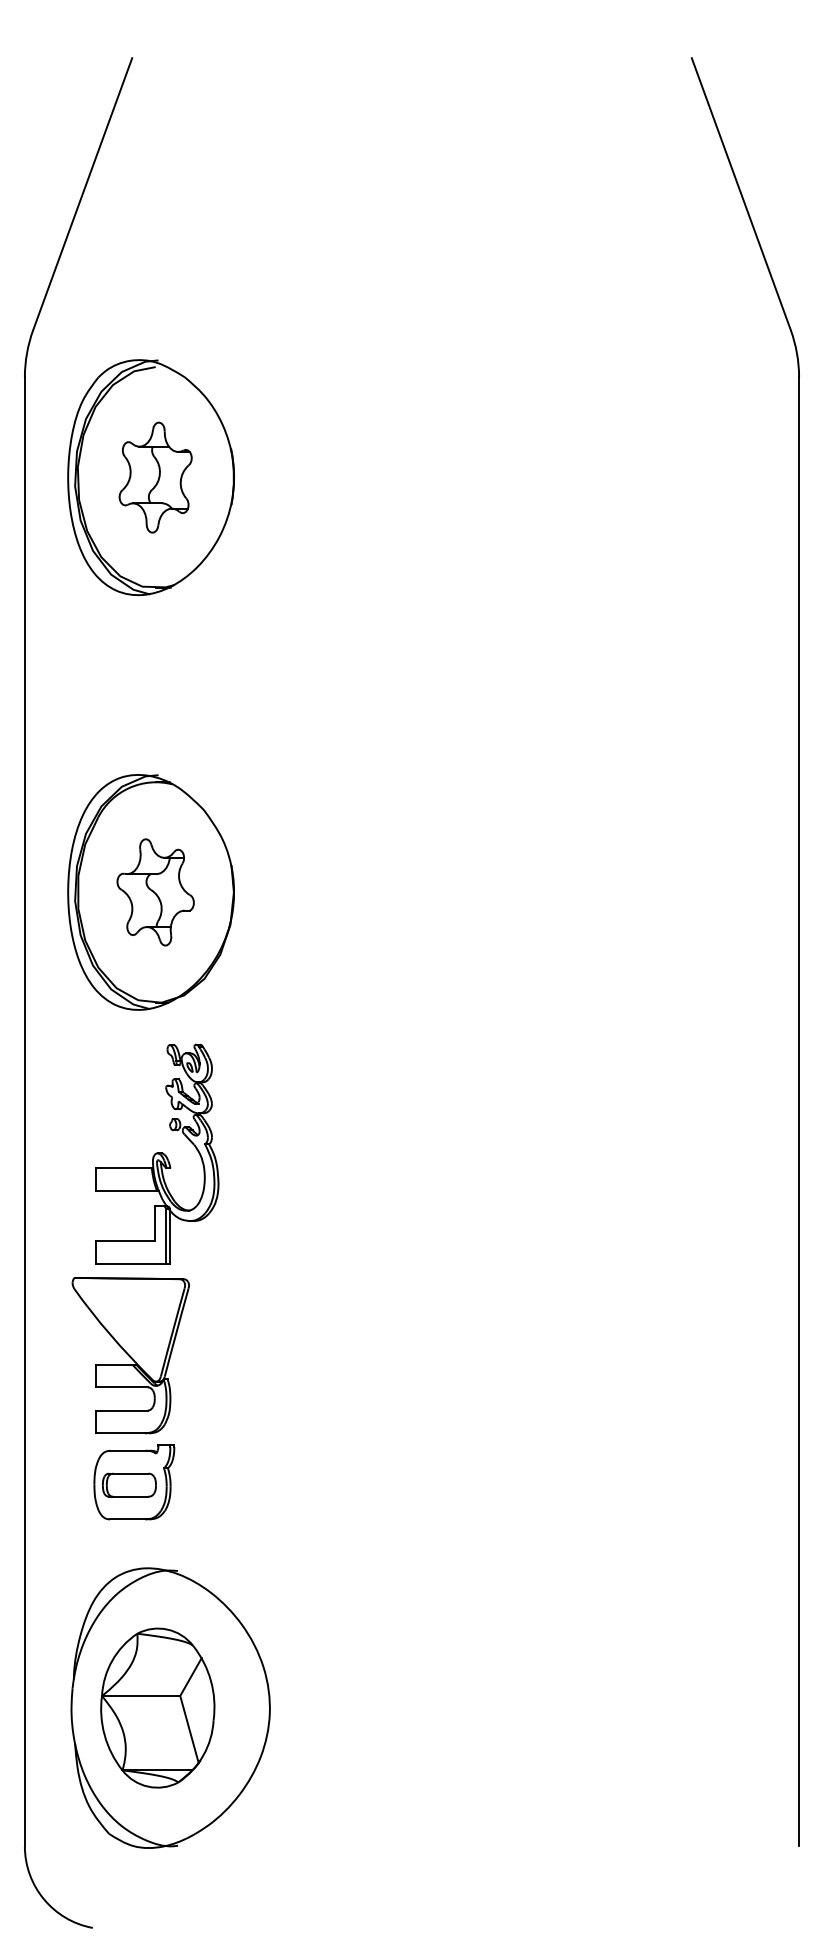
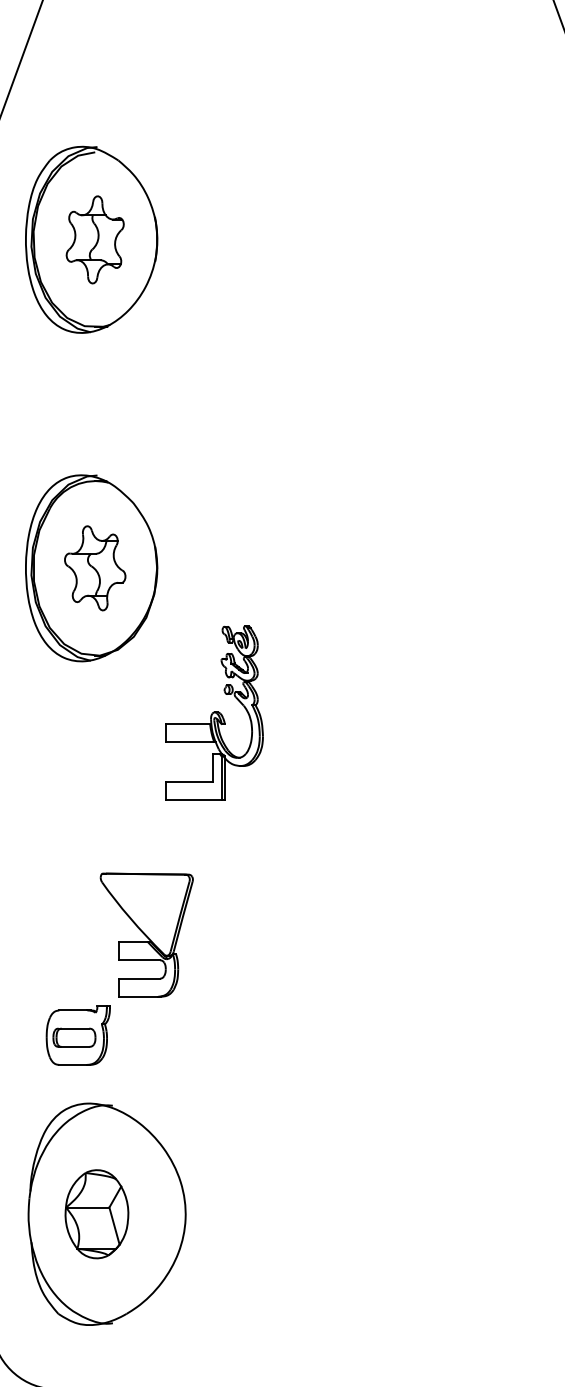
part: (157, 1153) -> (214, 712), moved
part: (130, 1355) -> (146, 935), moved
part: (157, 1707) -> (96, 1213), size x0.7

